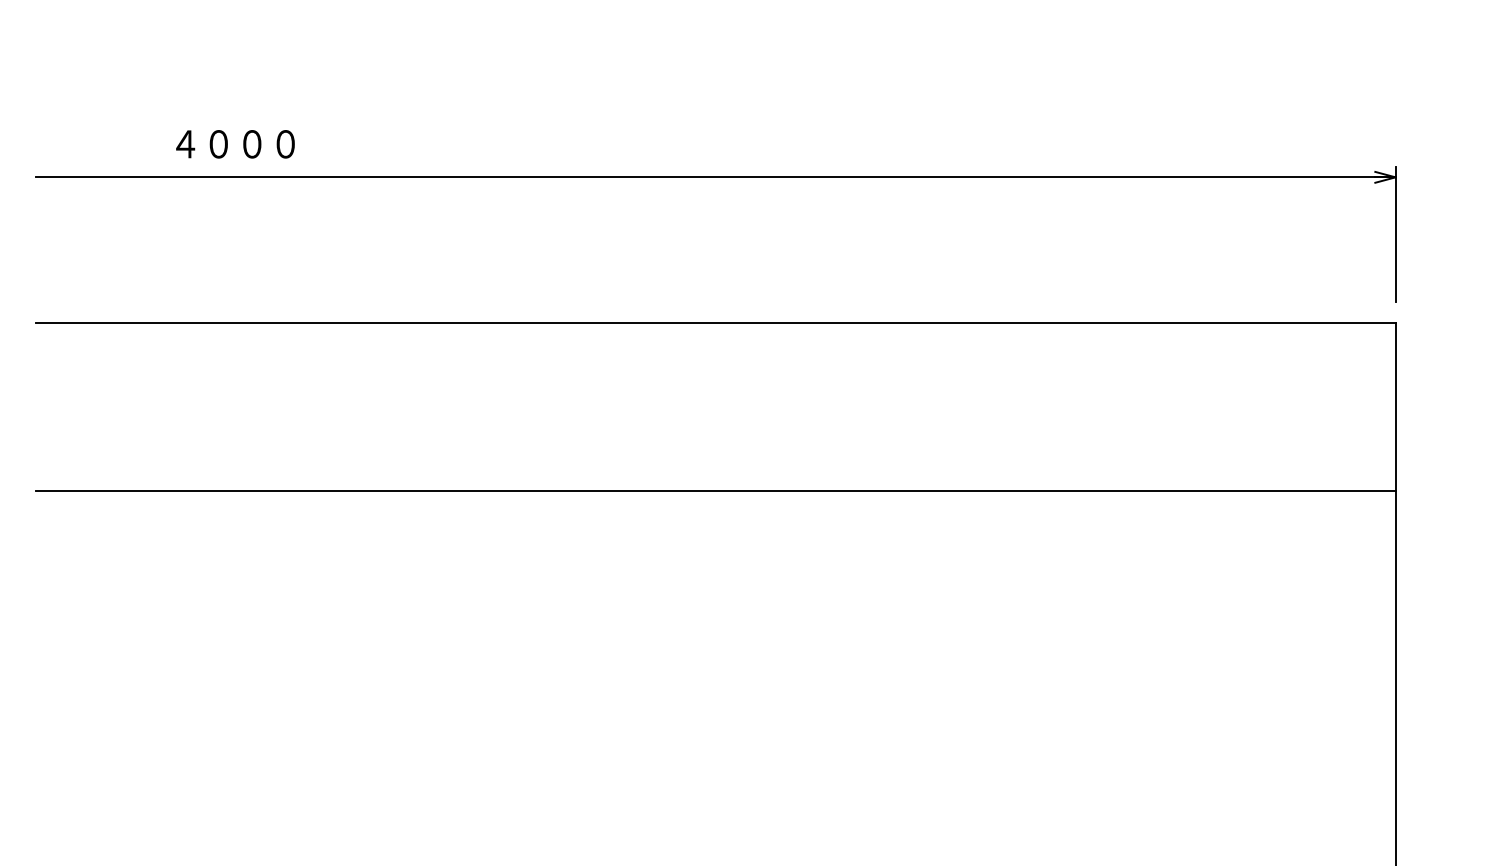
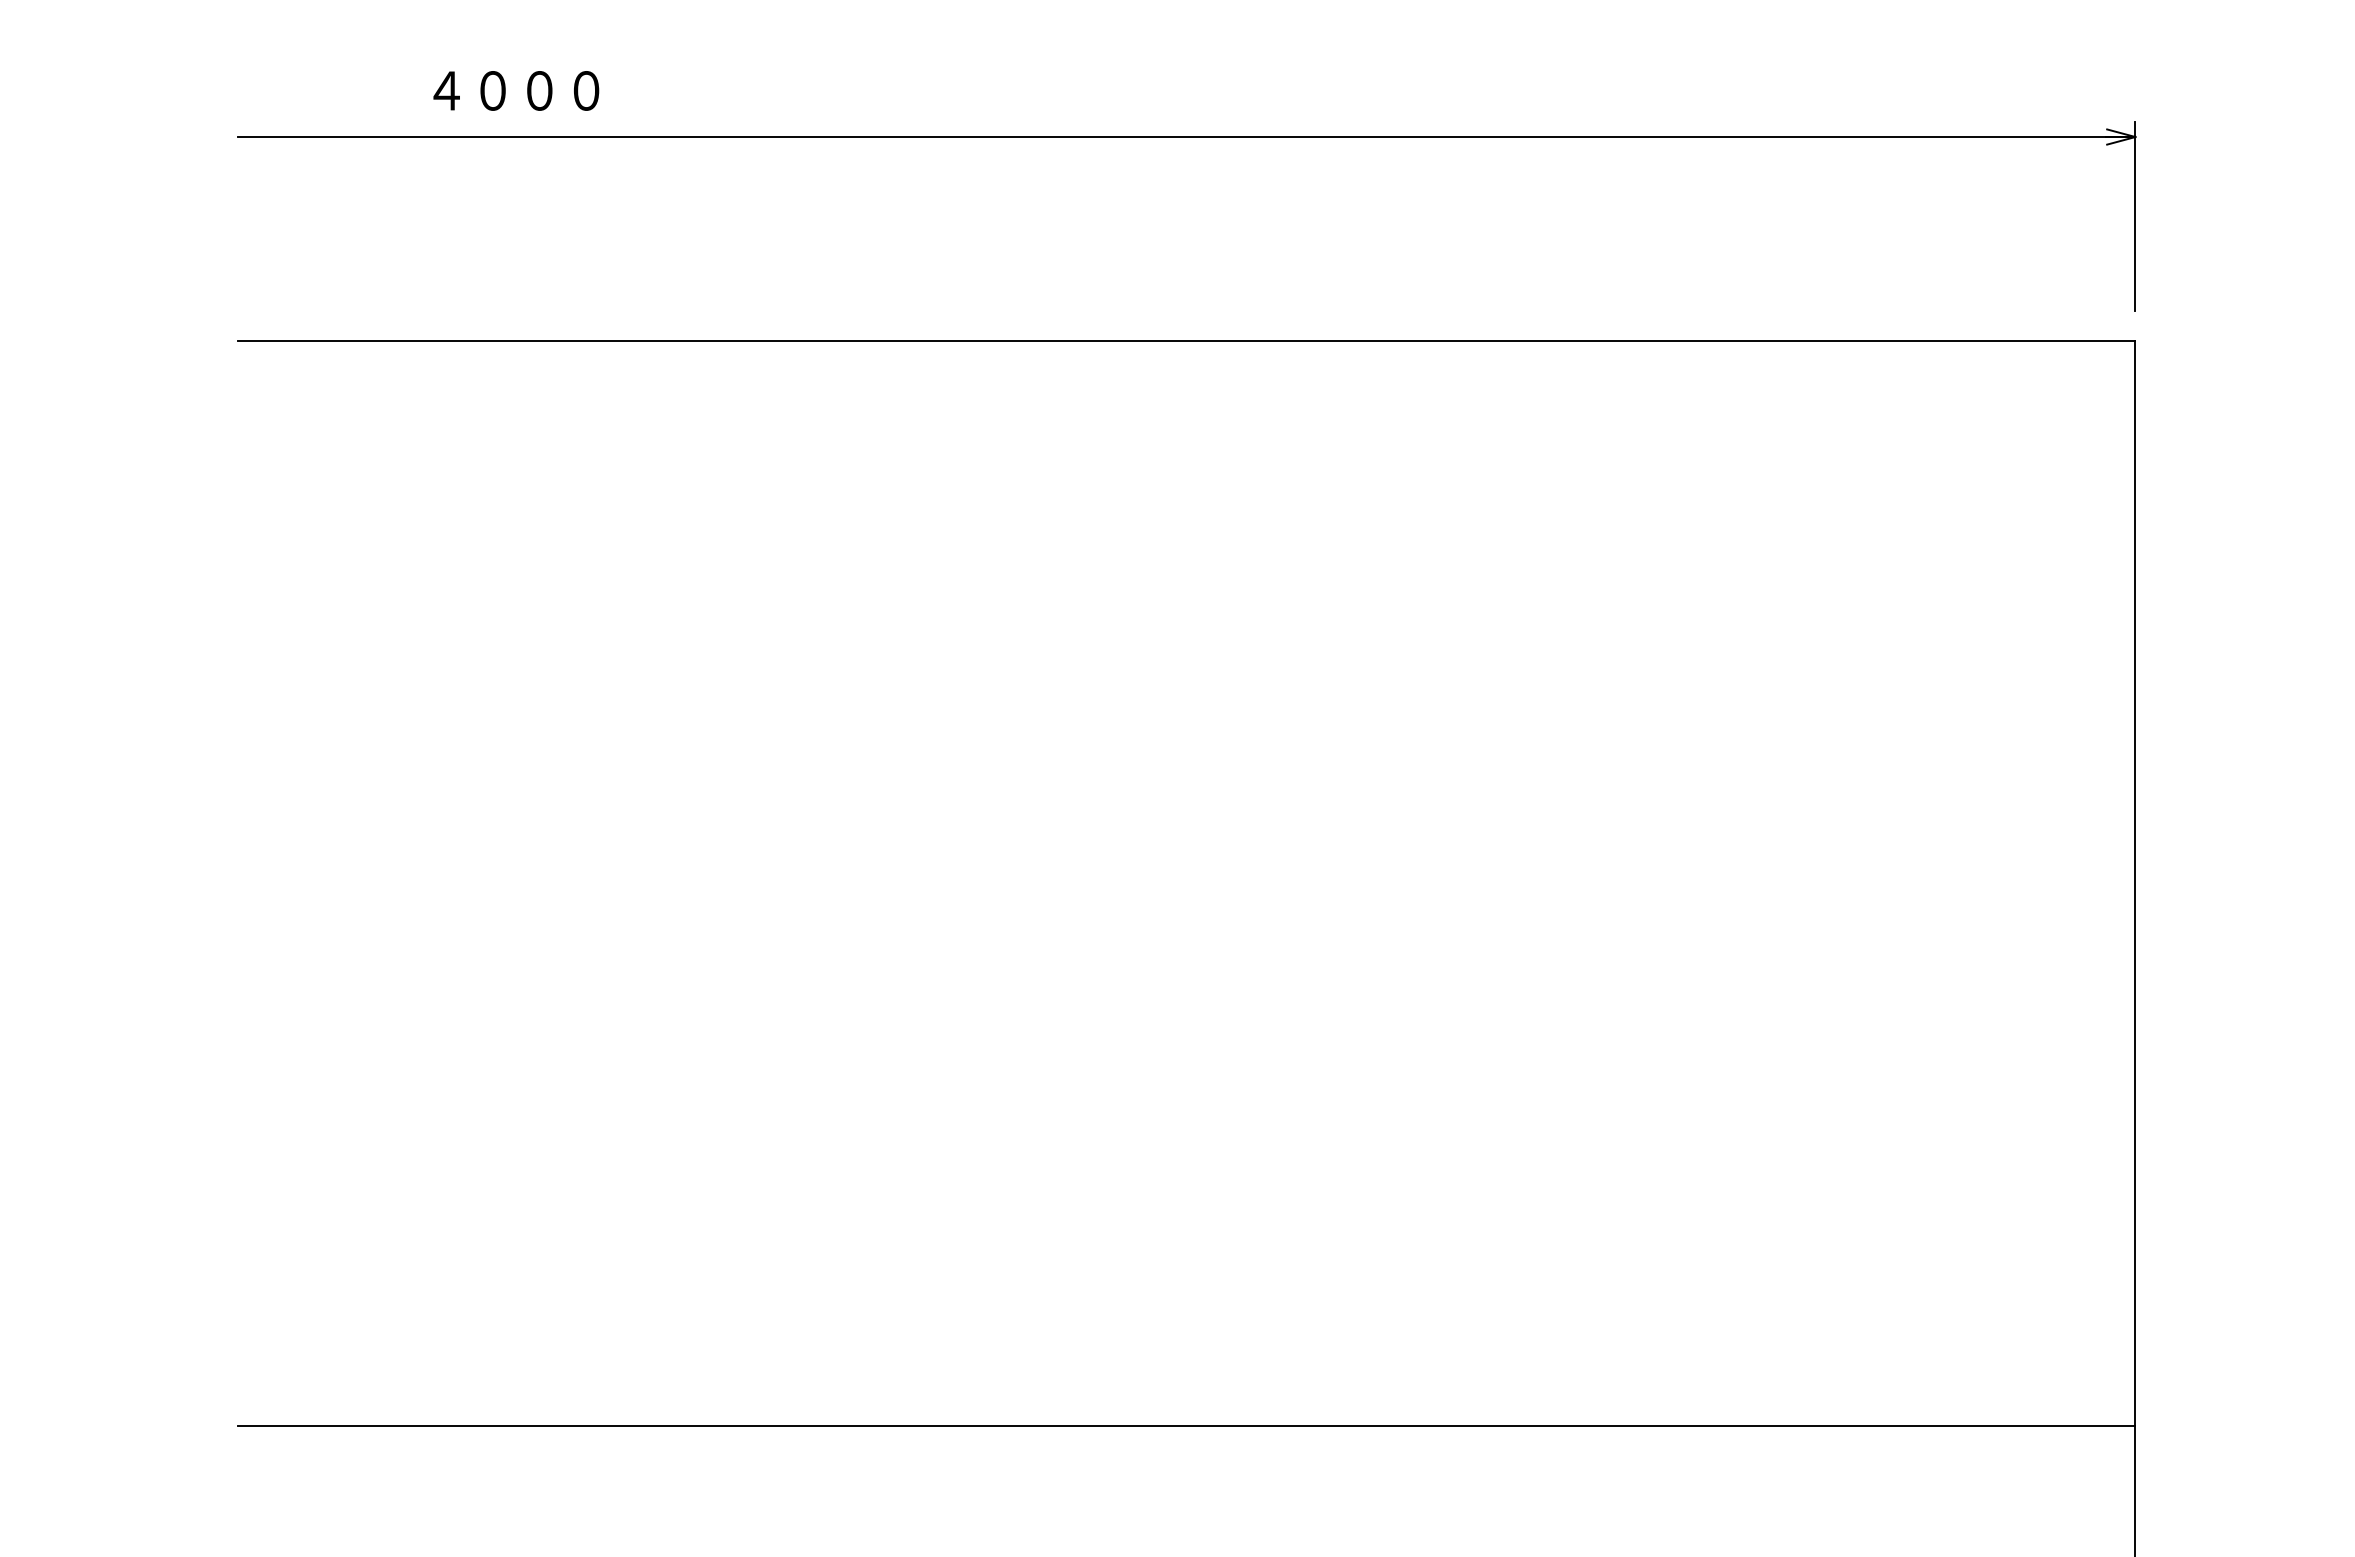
line: (715, 490) -> (1186, 574), removed

